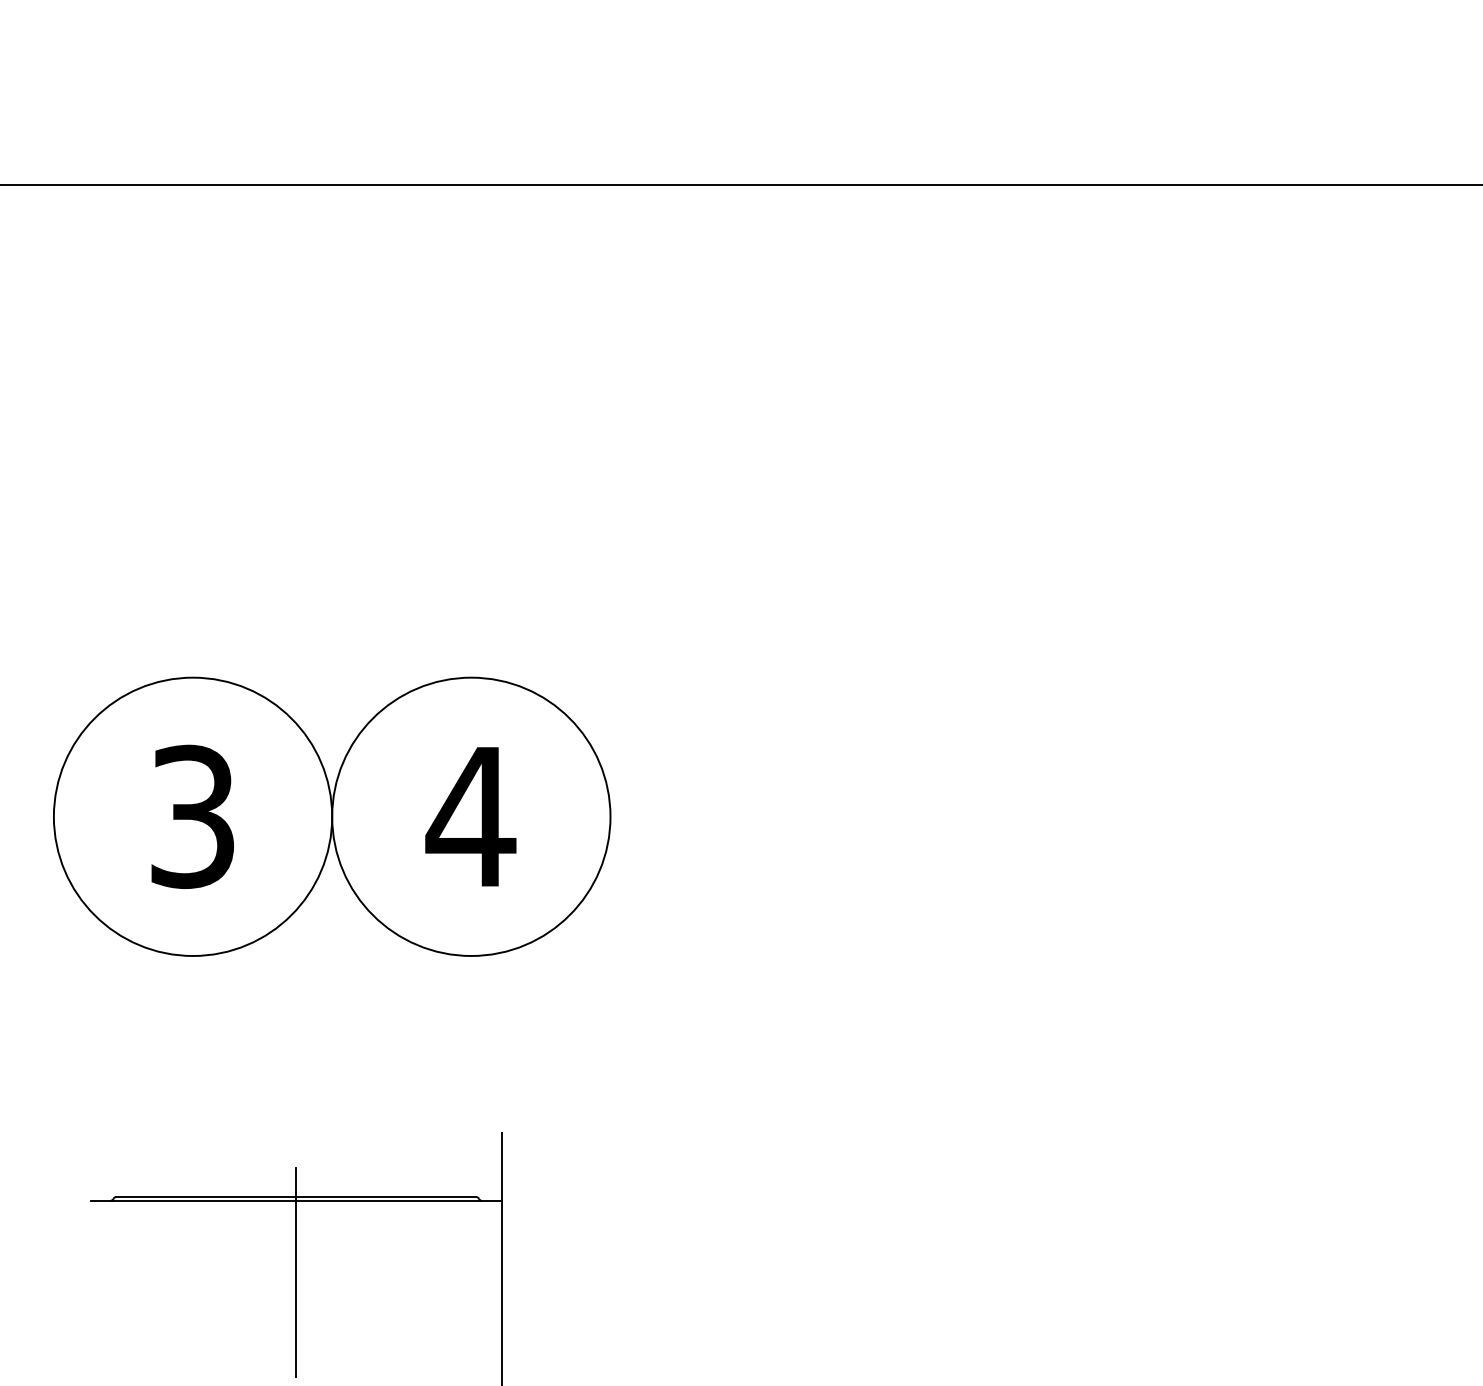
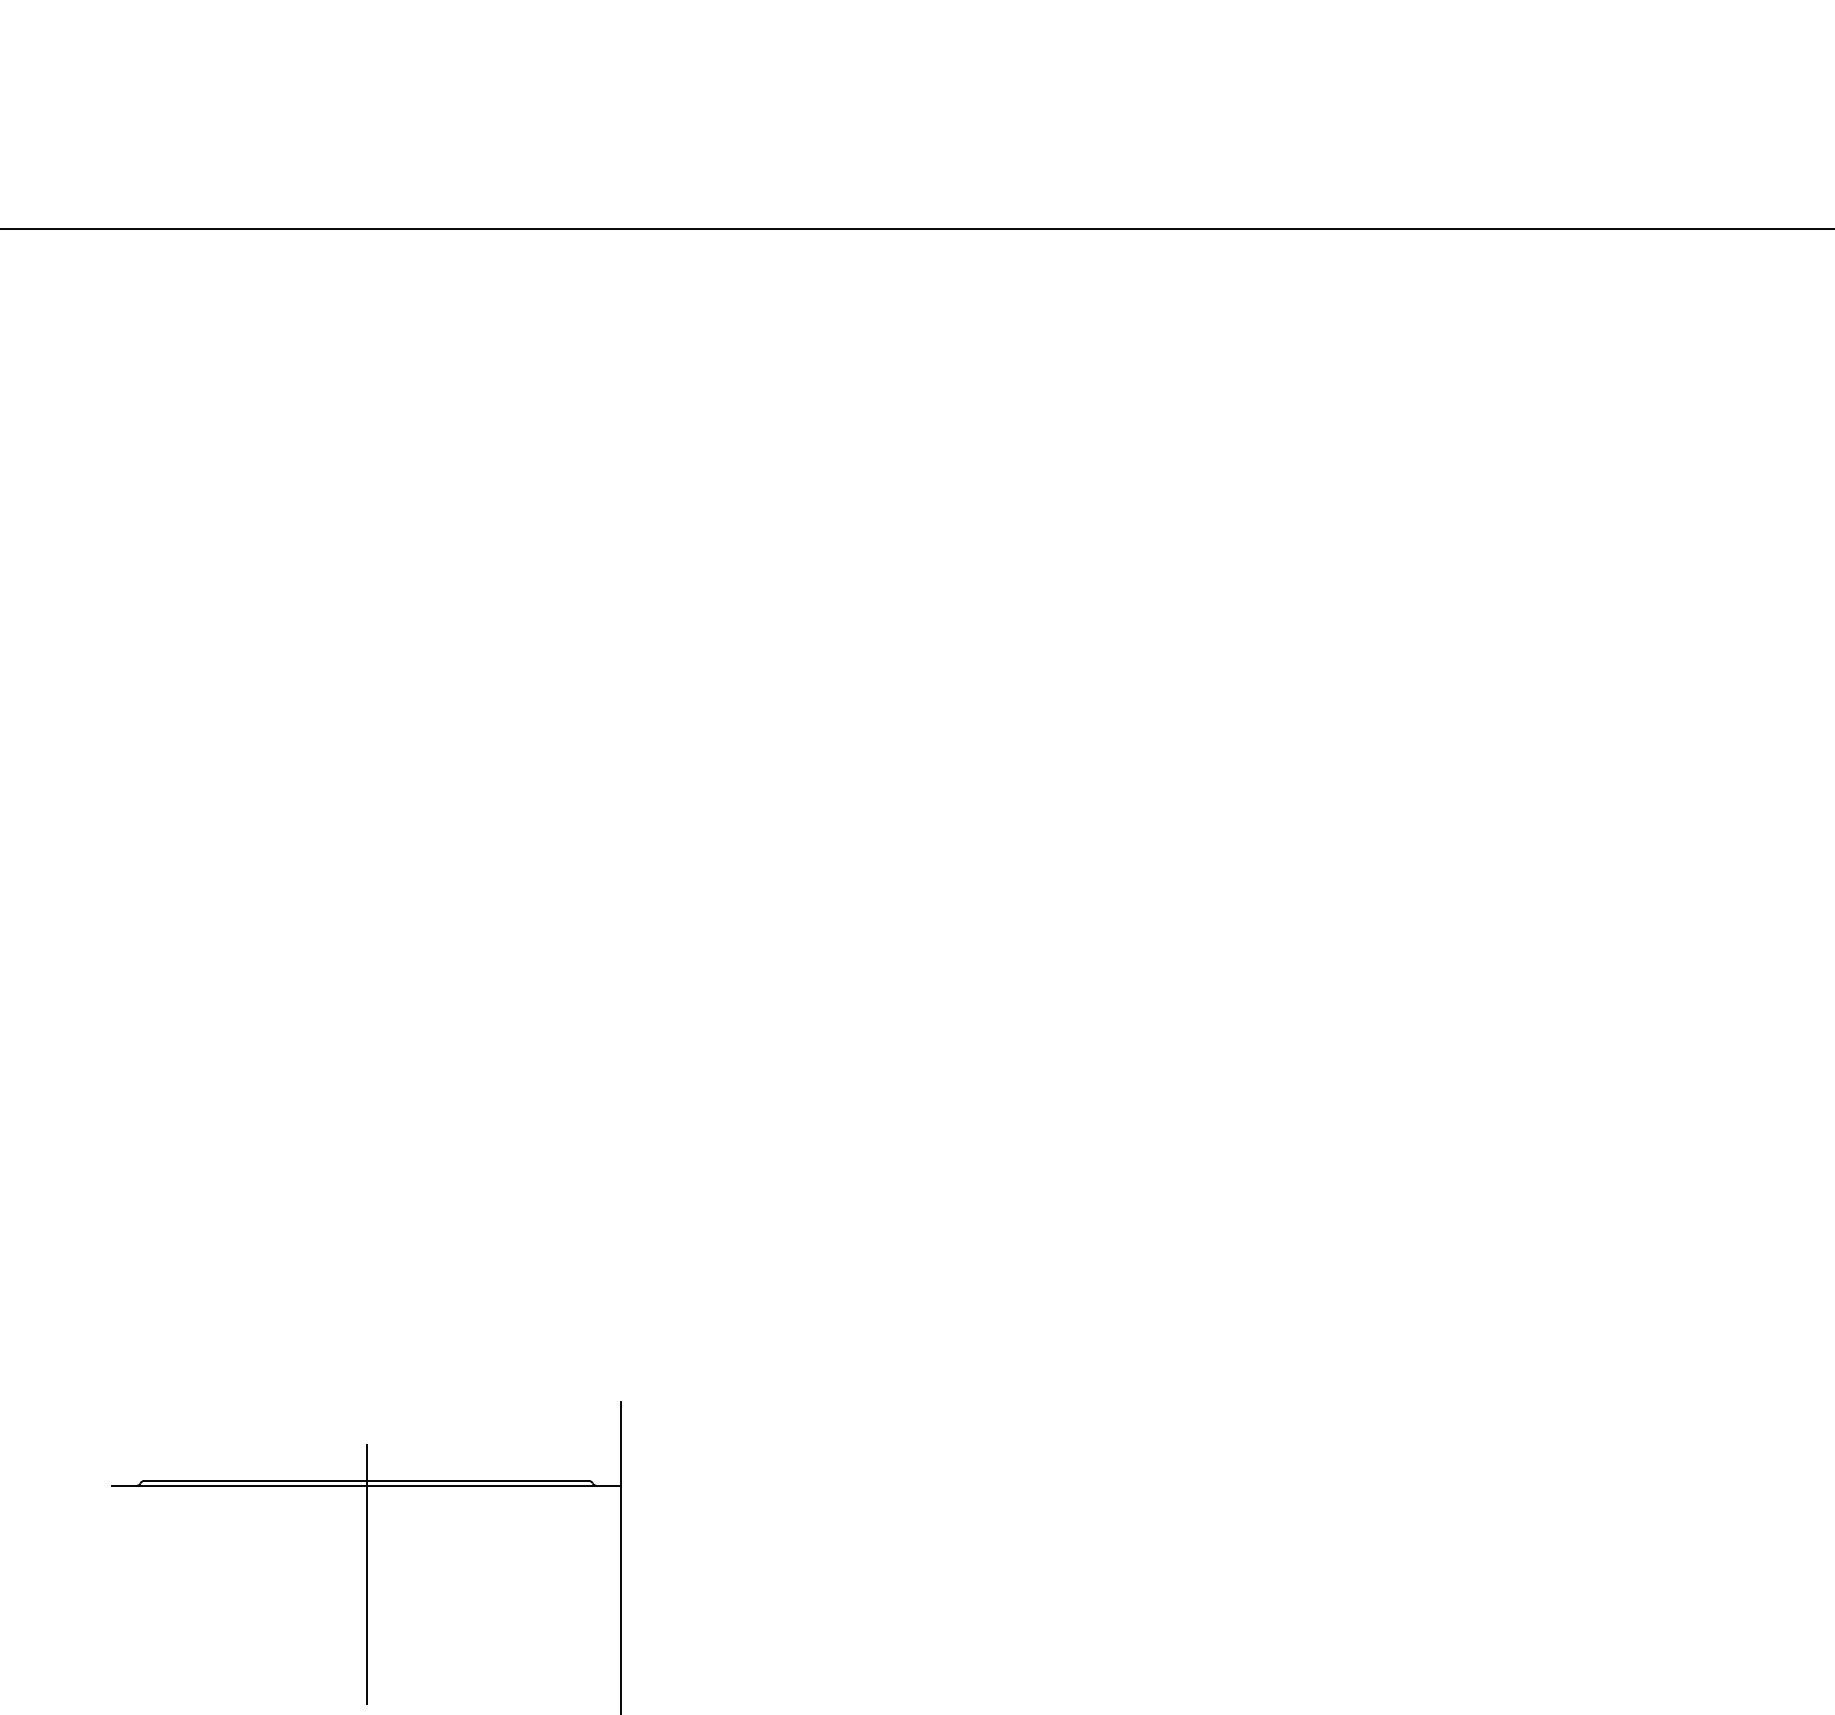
part: (332, 816) -> (411, 1010), removed

